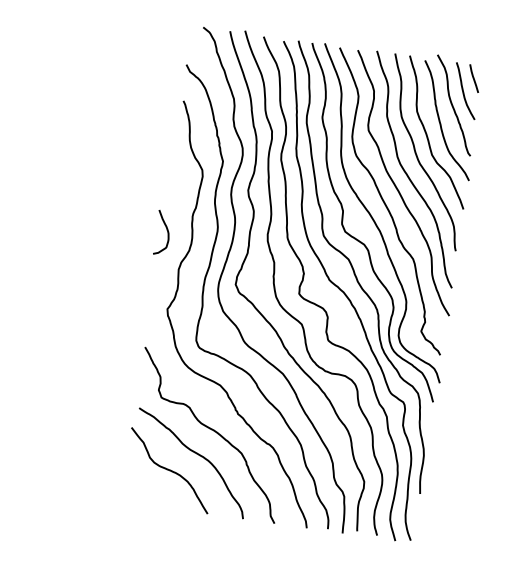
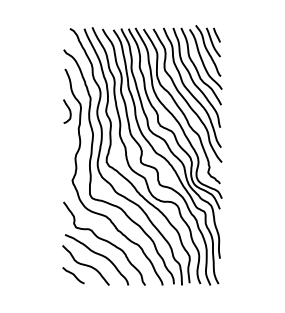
curve: (166, 233) -> (69, 111), moved
curve: (143, 485) -> (73, 275), added

